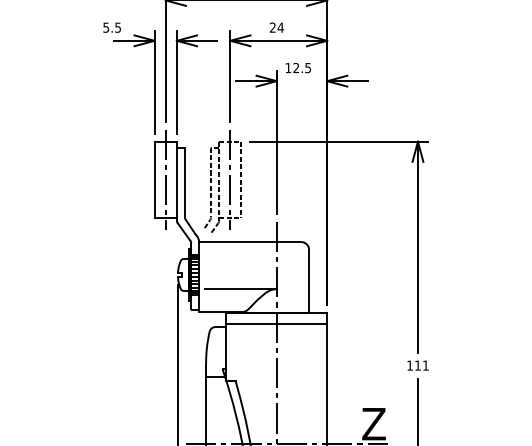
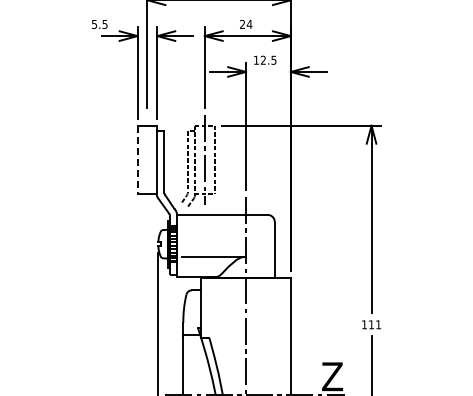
line: (165, 179) -> (147, 159), removed
line: (154, 180) -> (137, 160), solid -> dashed
line: (276, 323) -> (245, 287), removed

